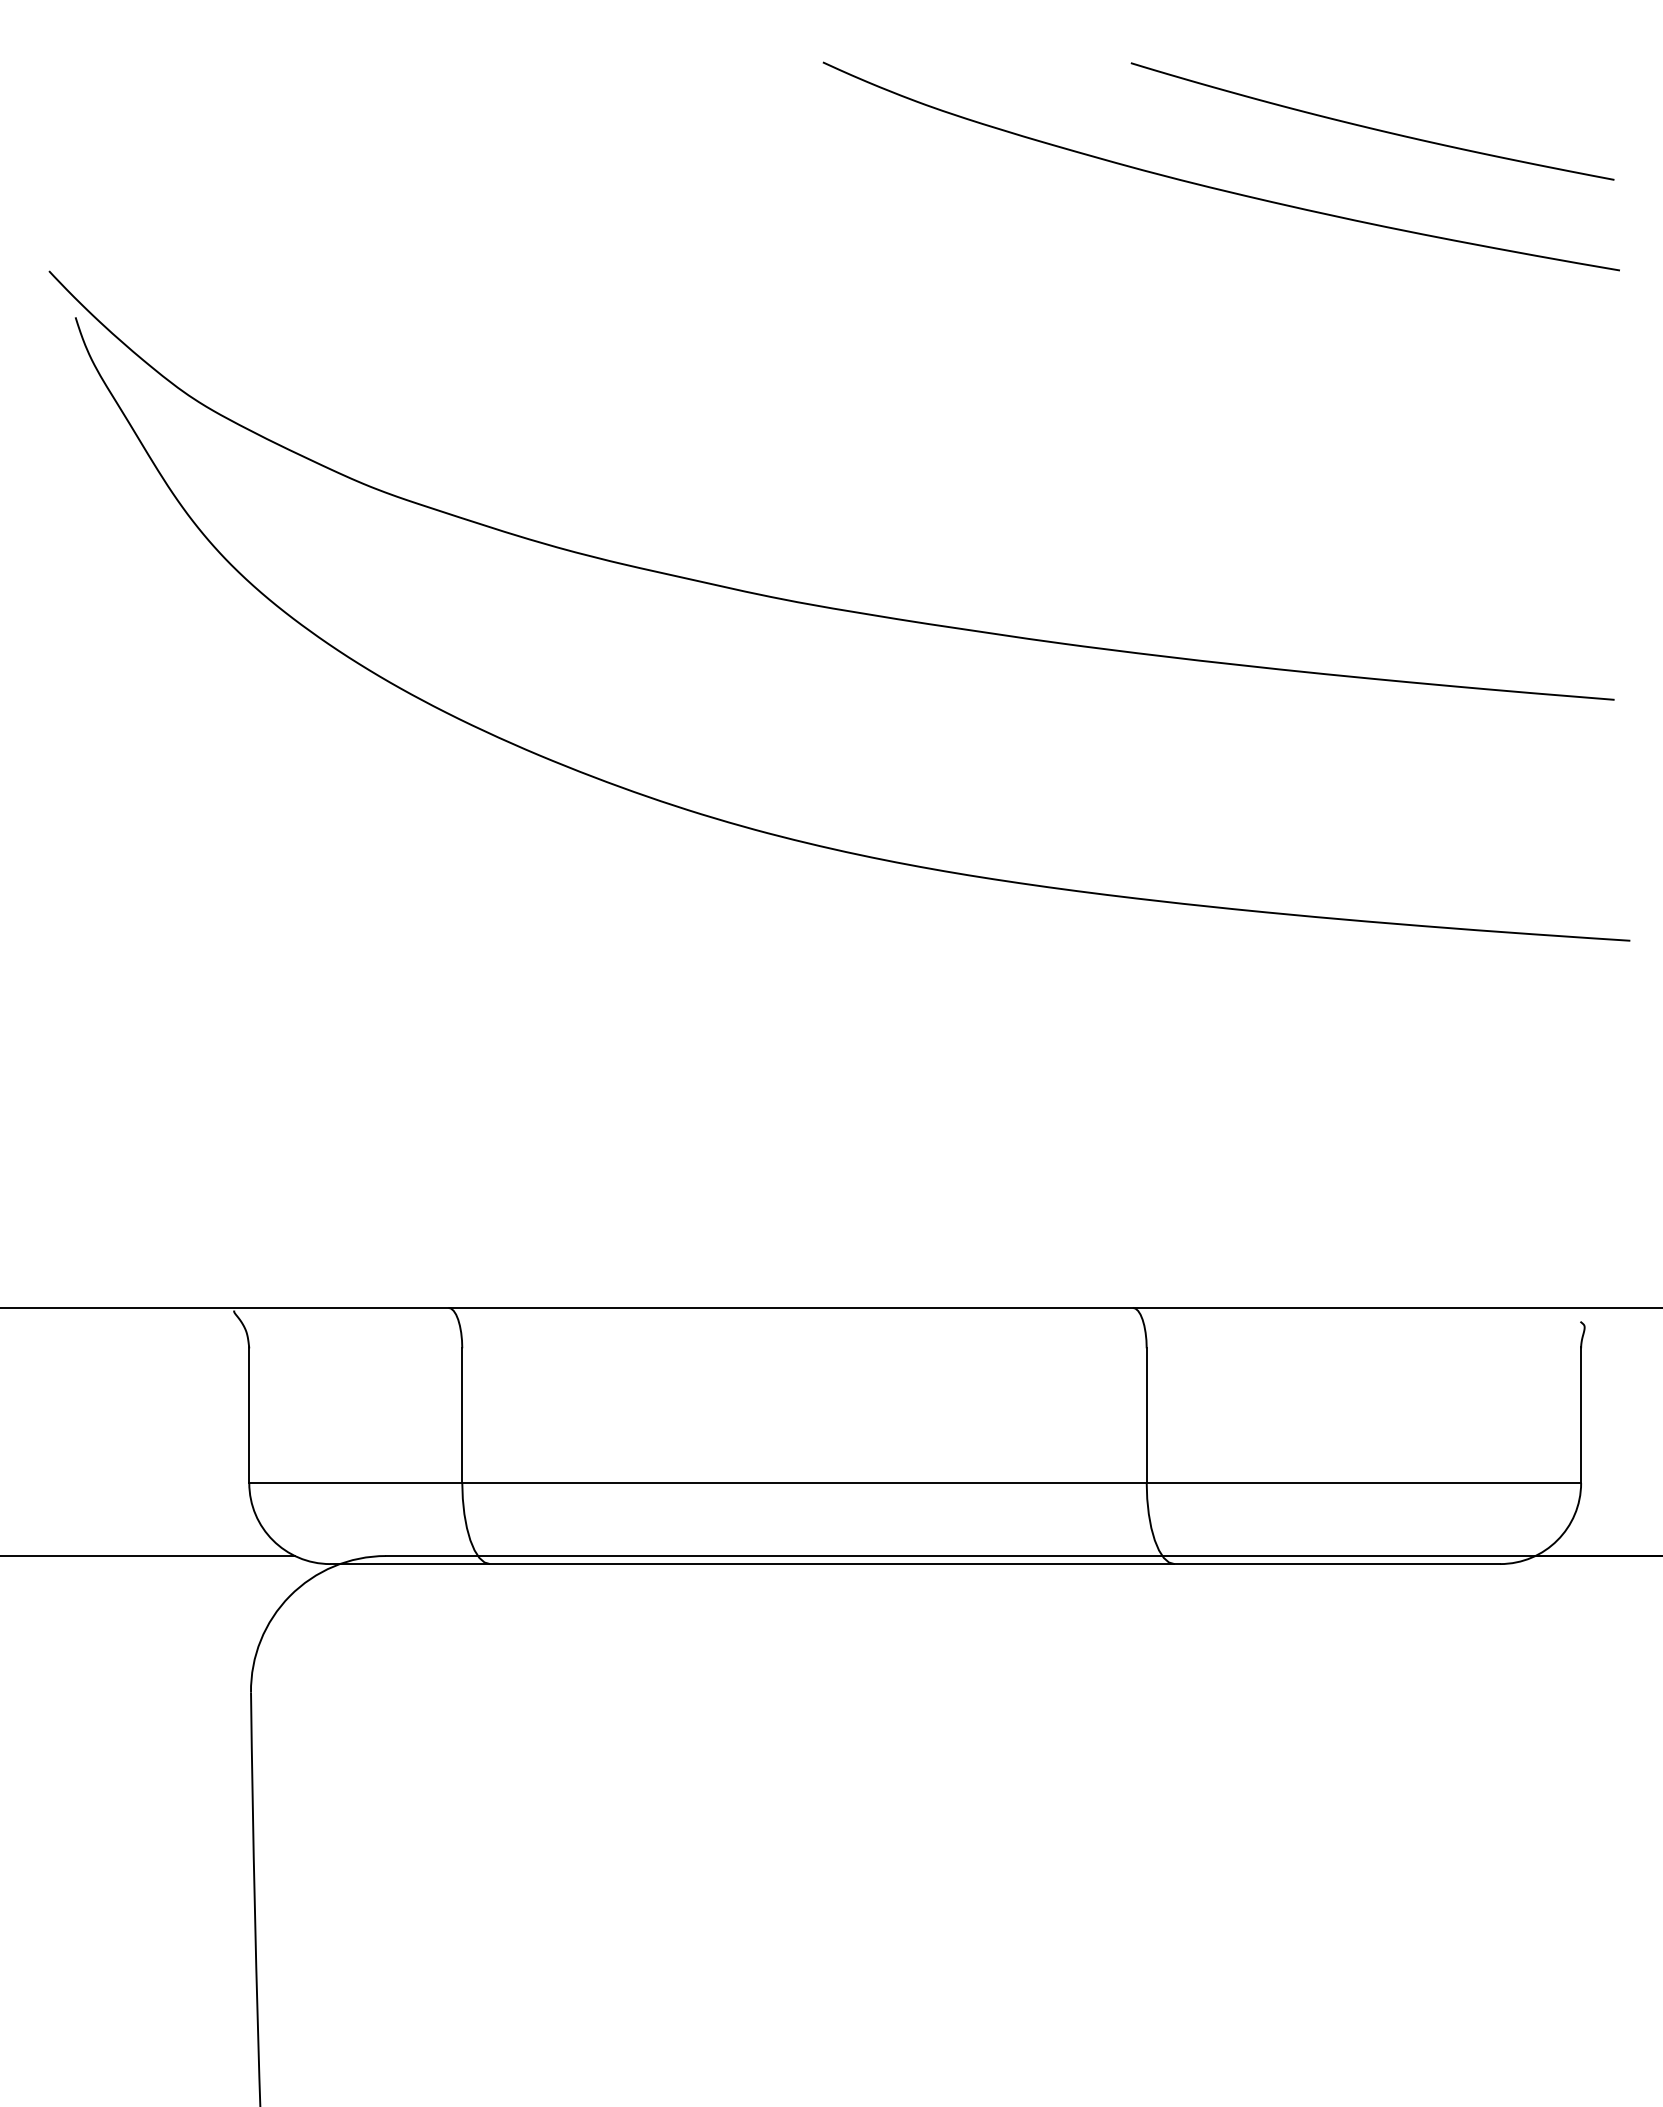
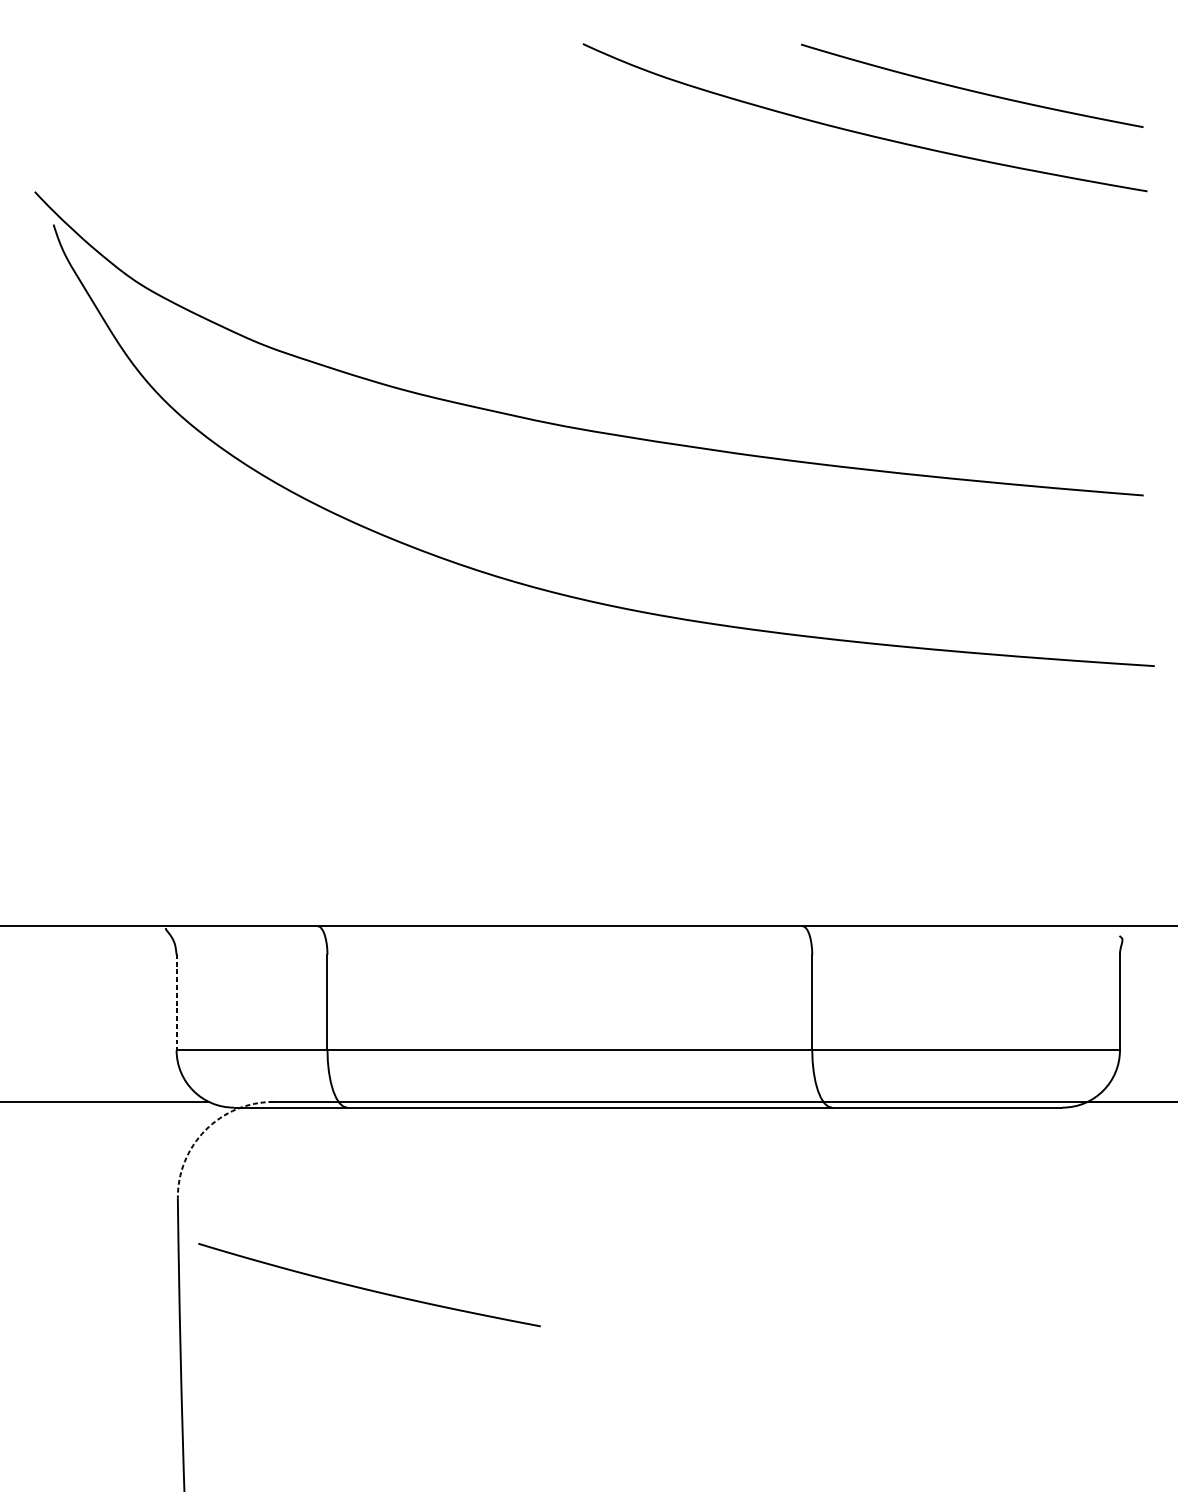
line: (249, 1415) -> (176, 1002), solid -> dashed
arc: (289, 1596) -> (205, 1130), solid -> dashed
curve: (521, 1820) -> (369, 1289), added

